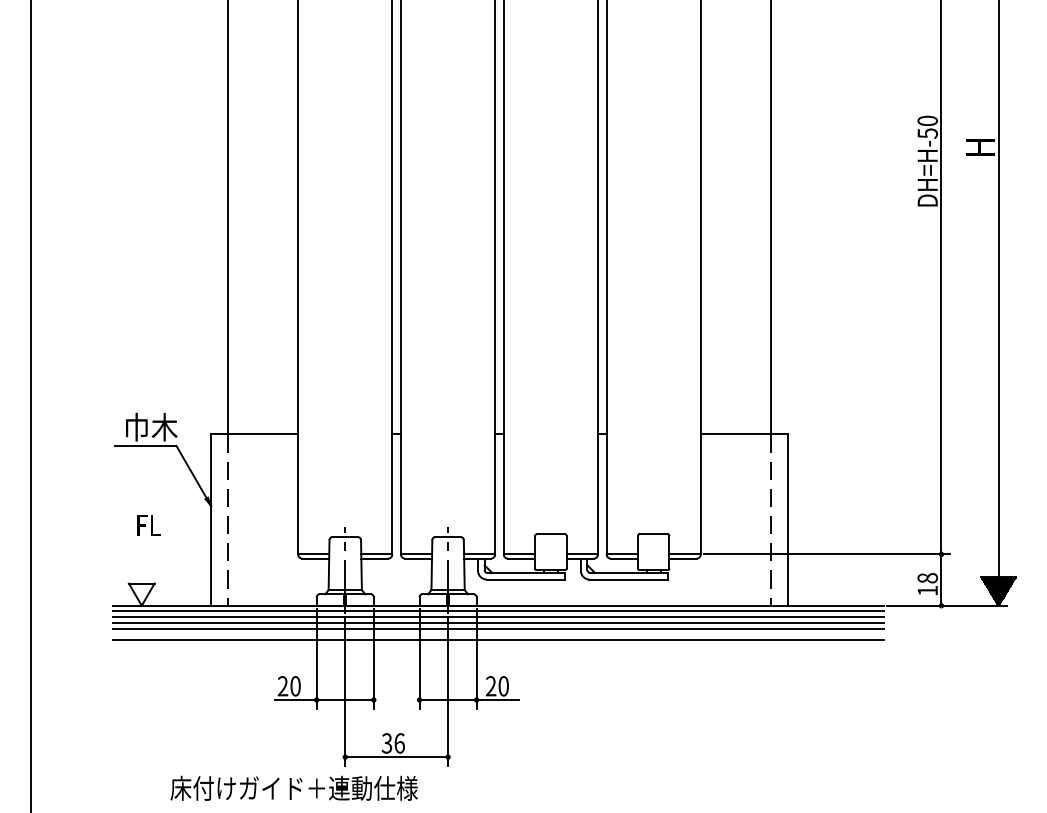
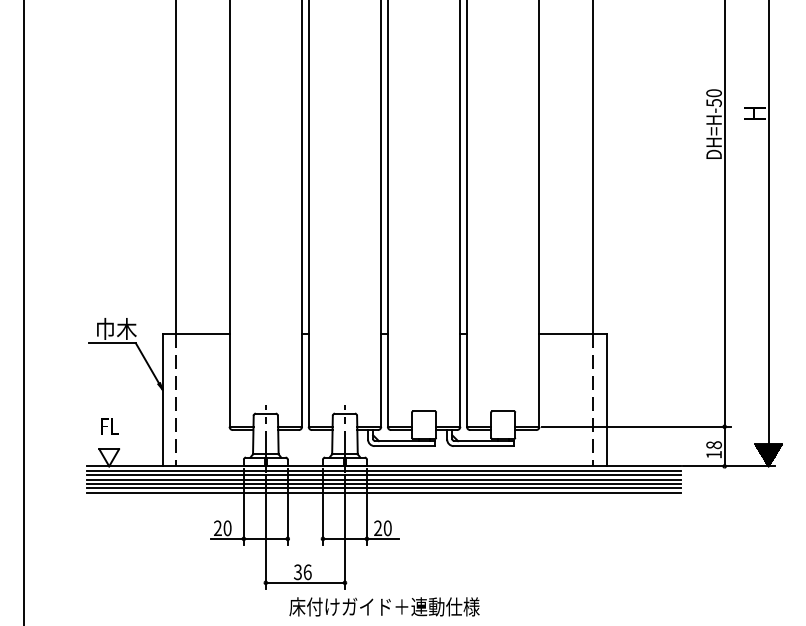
text: (148, 525) -> (109, 426), moved
line: (498, 634) -> (383, 488), added
text: (294, 787) -> (384, 606), moved

